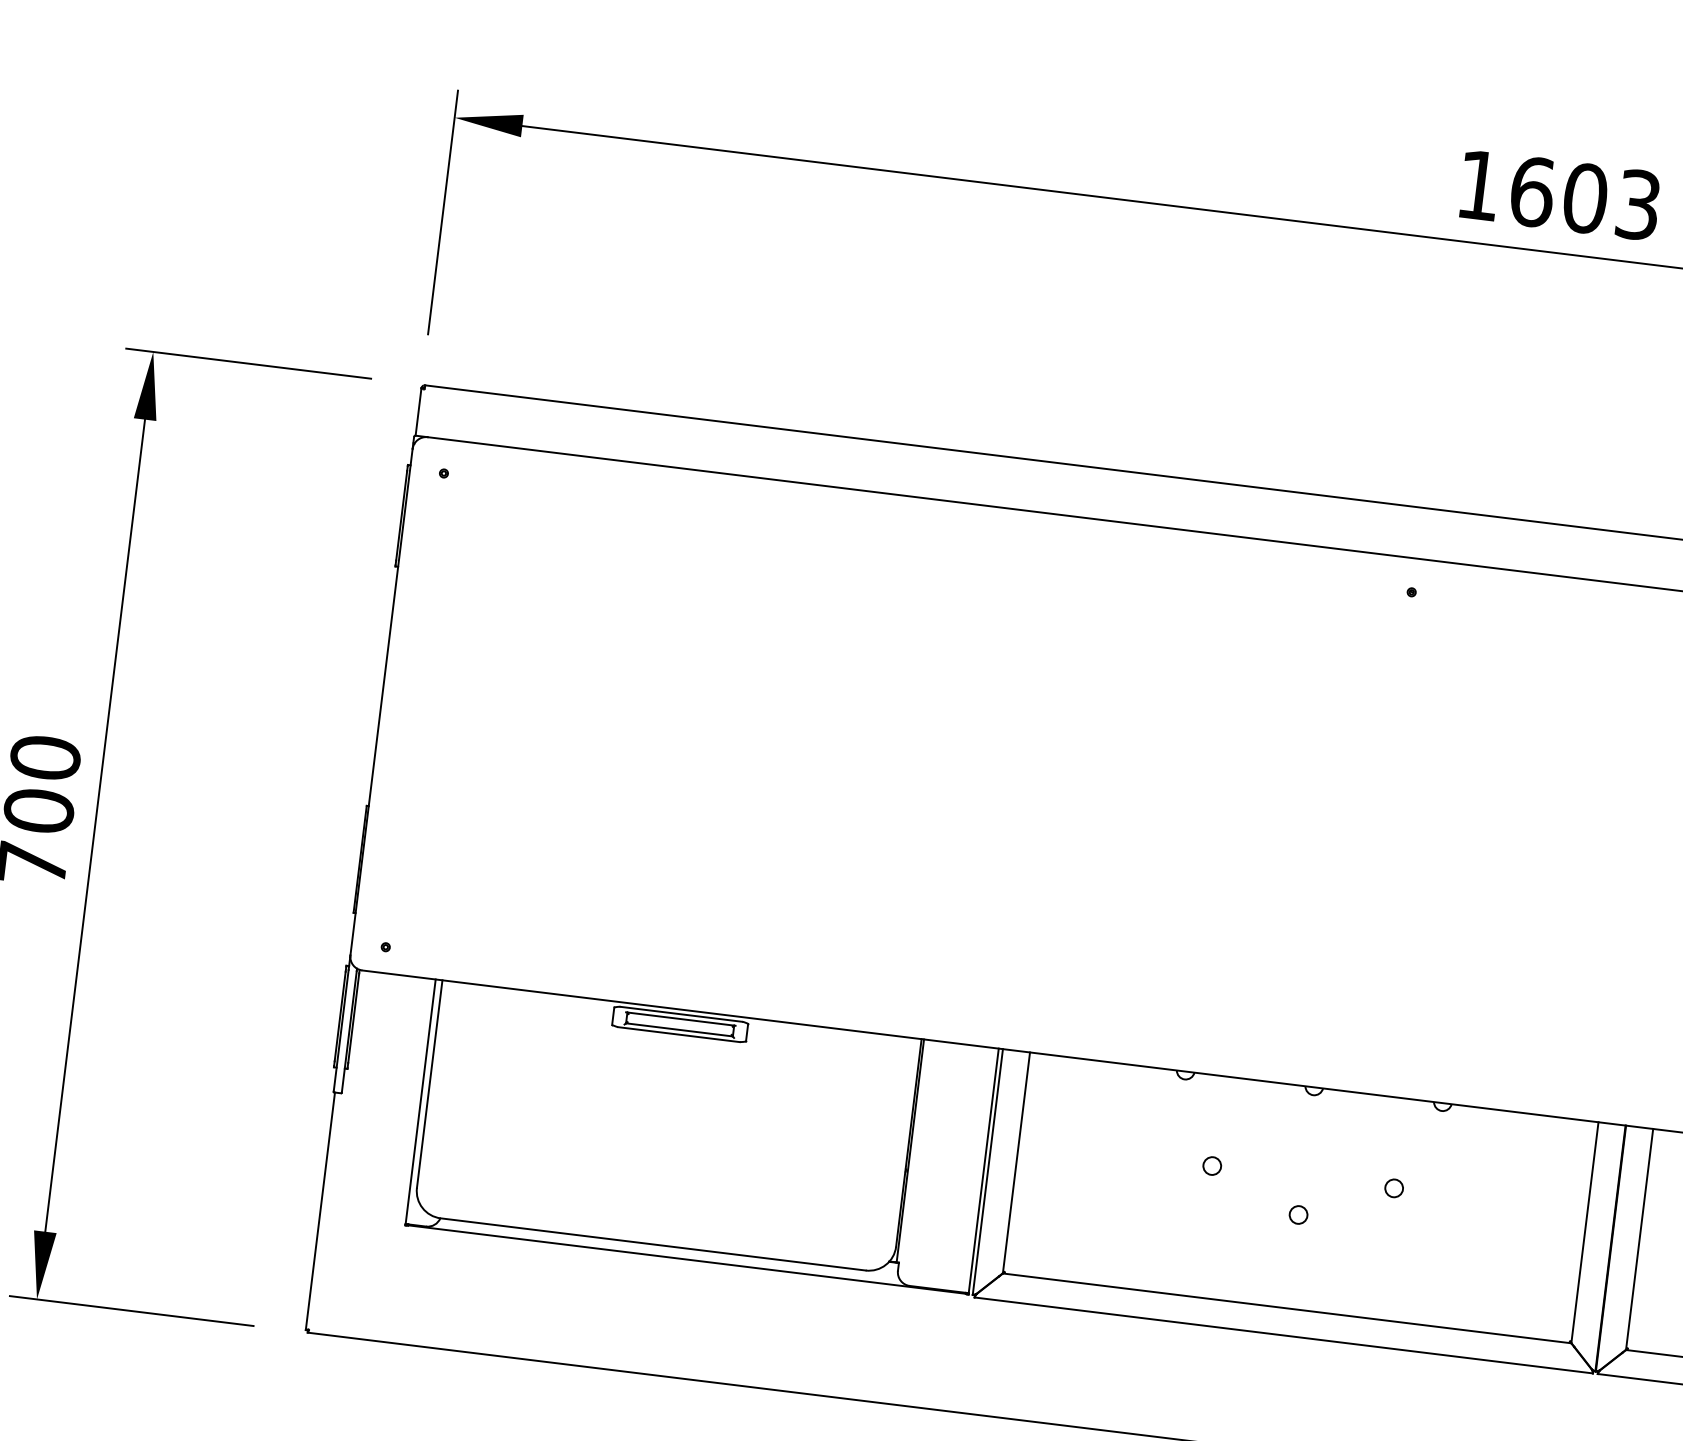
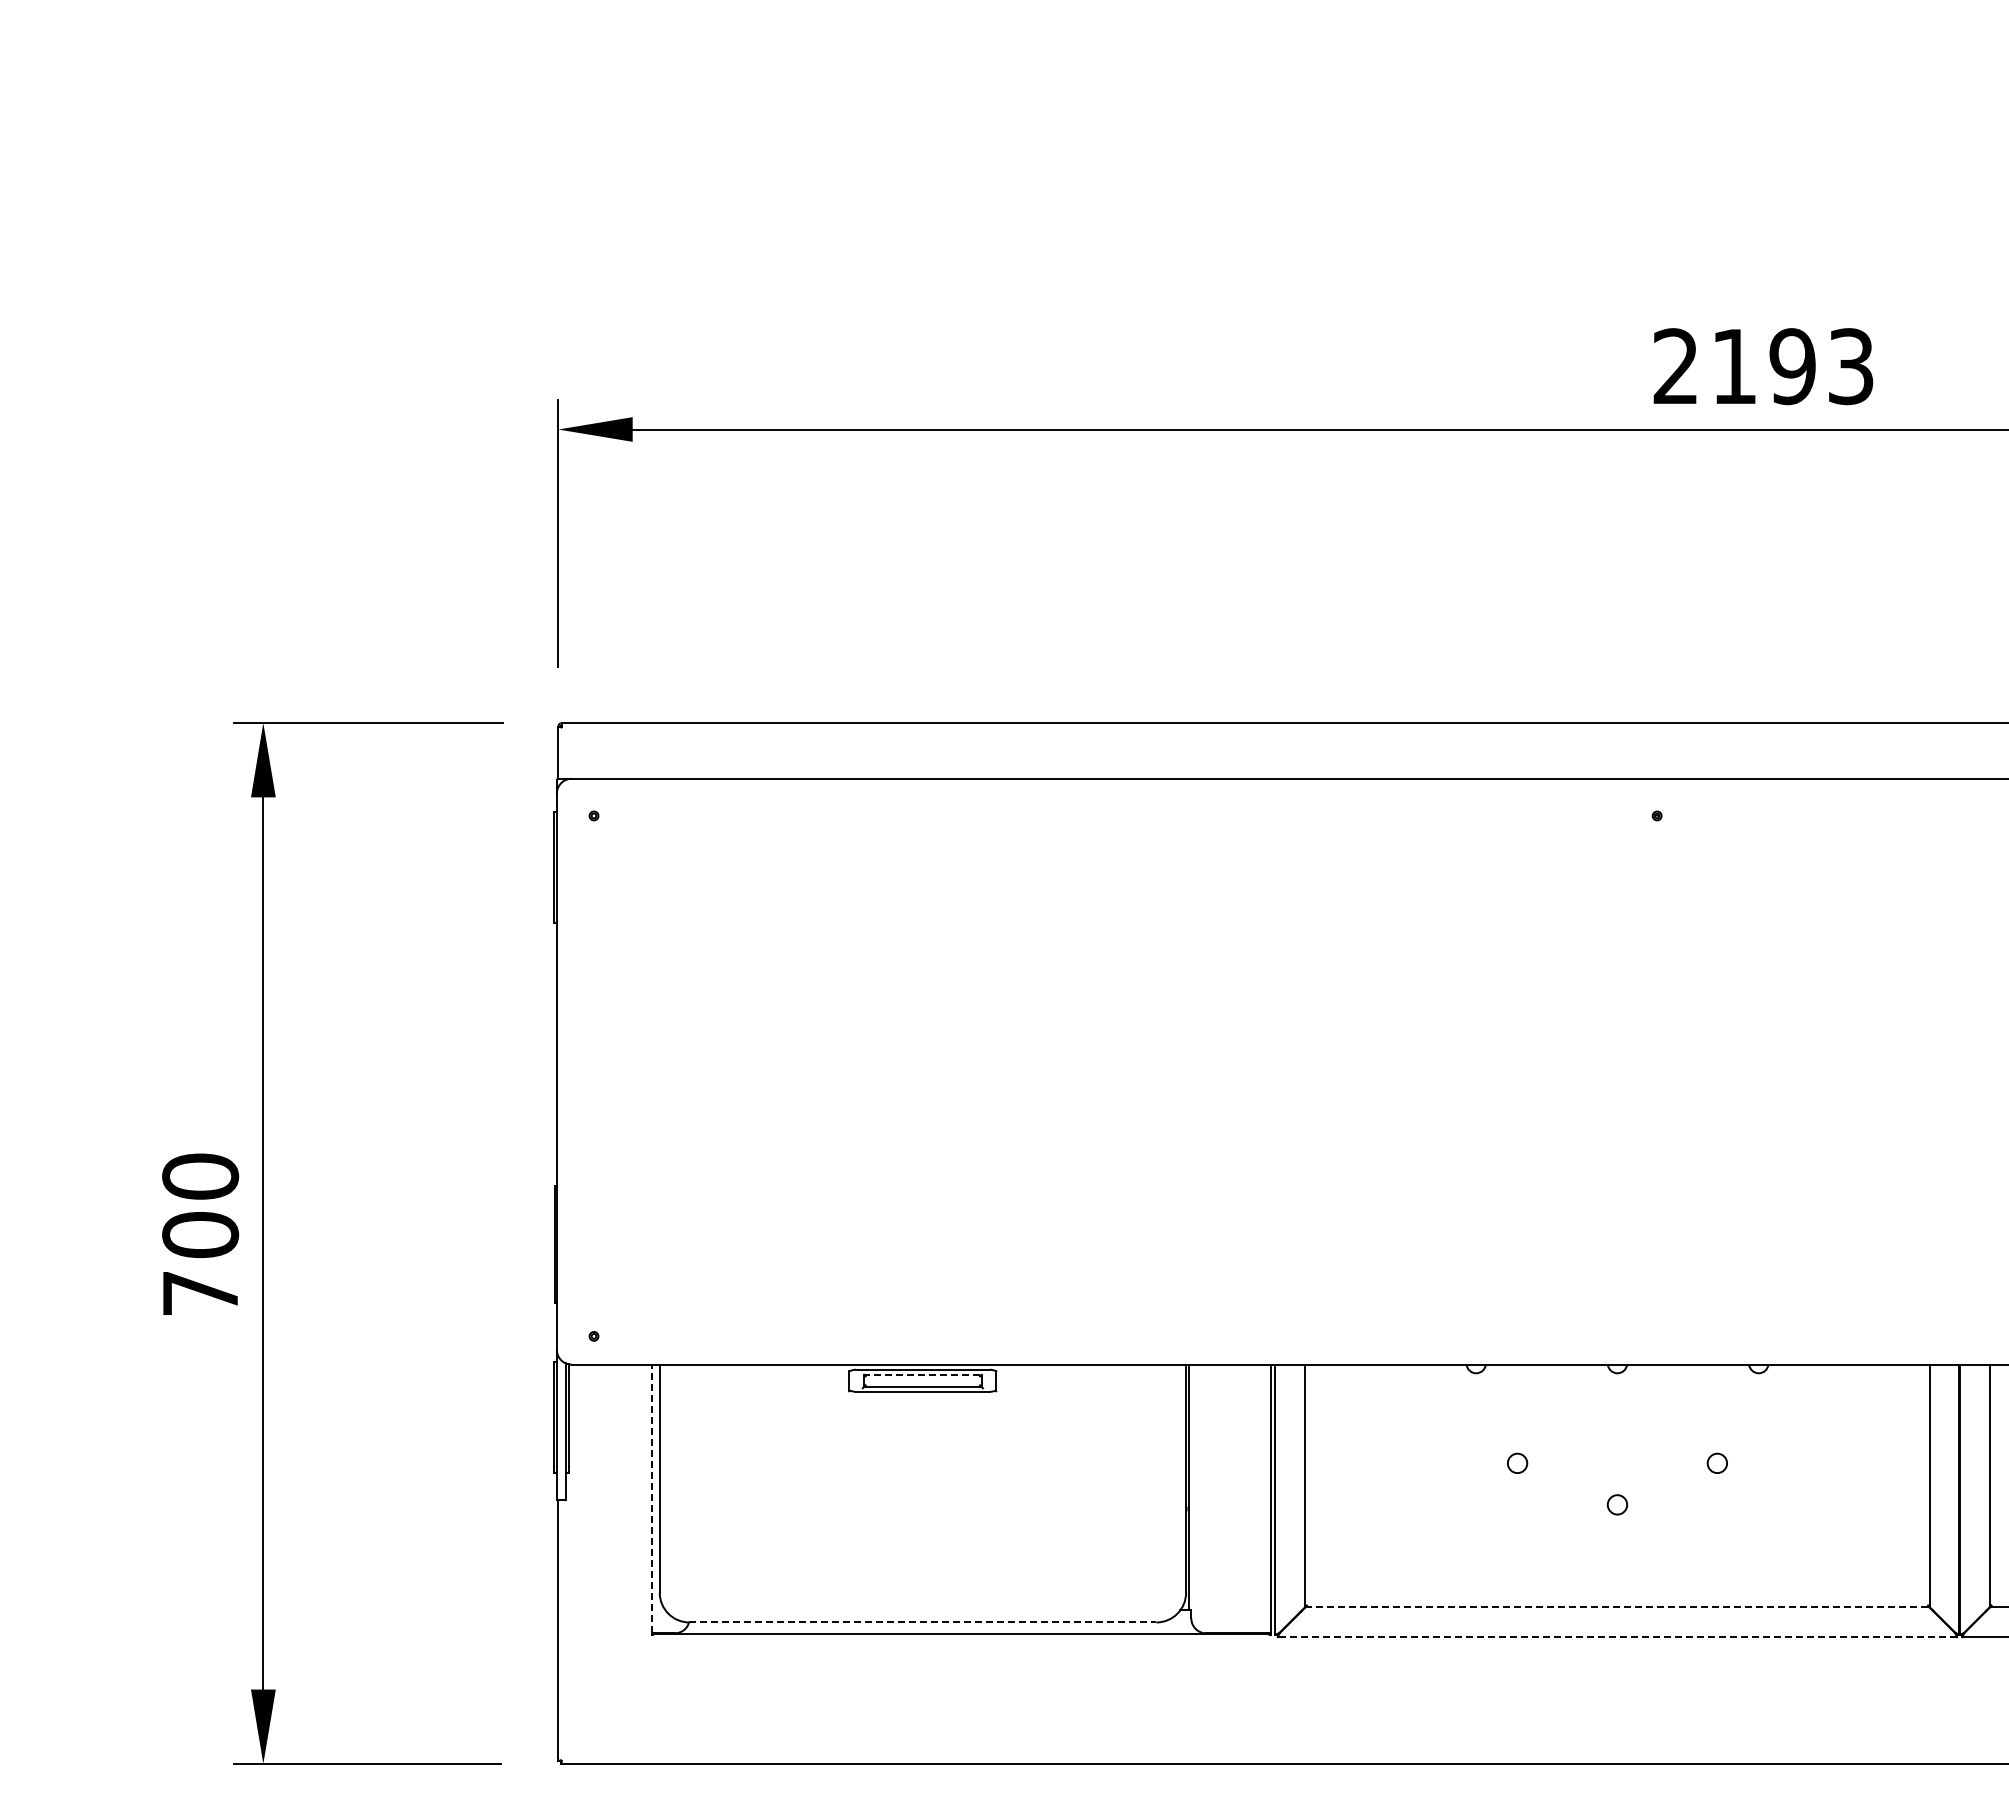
text: (1532, 191) -> (1734, 366), 1603 -> 2193
line: (681, 1018) -> (923, 1374), solid -> dashed
line: (420, 1101) -> (652, 1498), solid -> dashed
line: (653, 1244) -> (923, 1622), solid -> dashed
line: (1287, 1308) -> (1617, 1607), solid -> dashed
line: (1283, 1335) -> (1617, 1637), solid -> dashed

